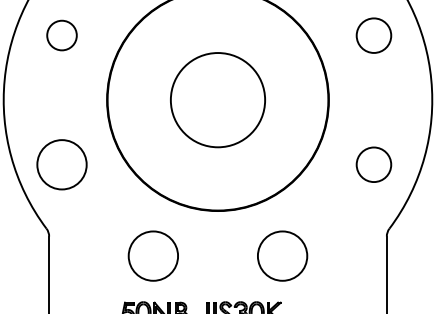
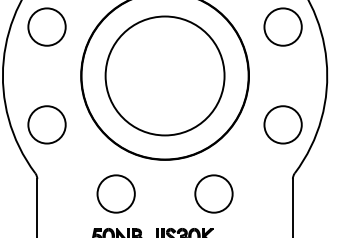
circle: (61, 35) -> (46, 27), size x1.67
circle: (373, 35) -> (282, 27), size x1.43
circle: (217, 99) -> (164, 75), size x1.67
circle: (373, 164) -> (282, 124), size x1.43

